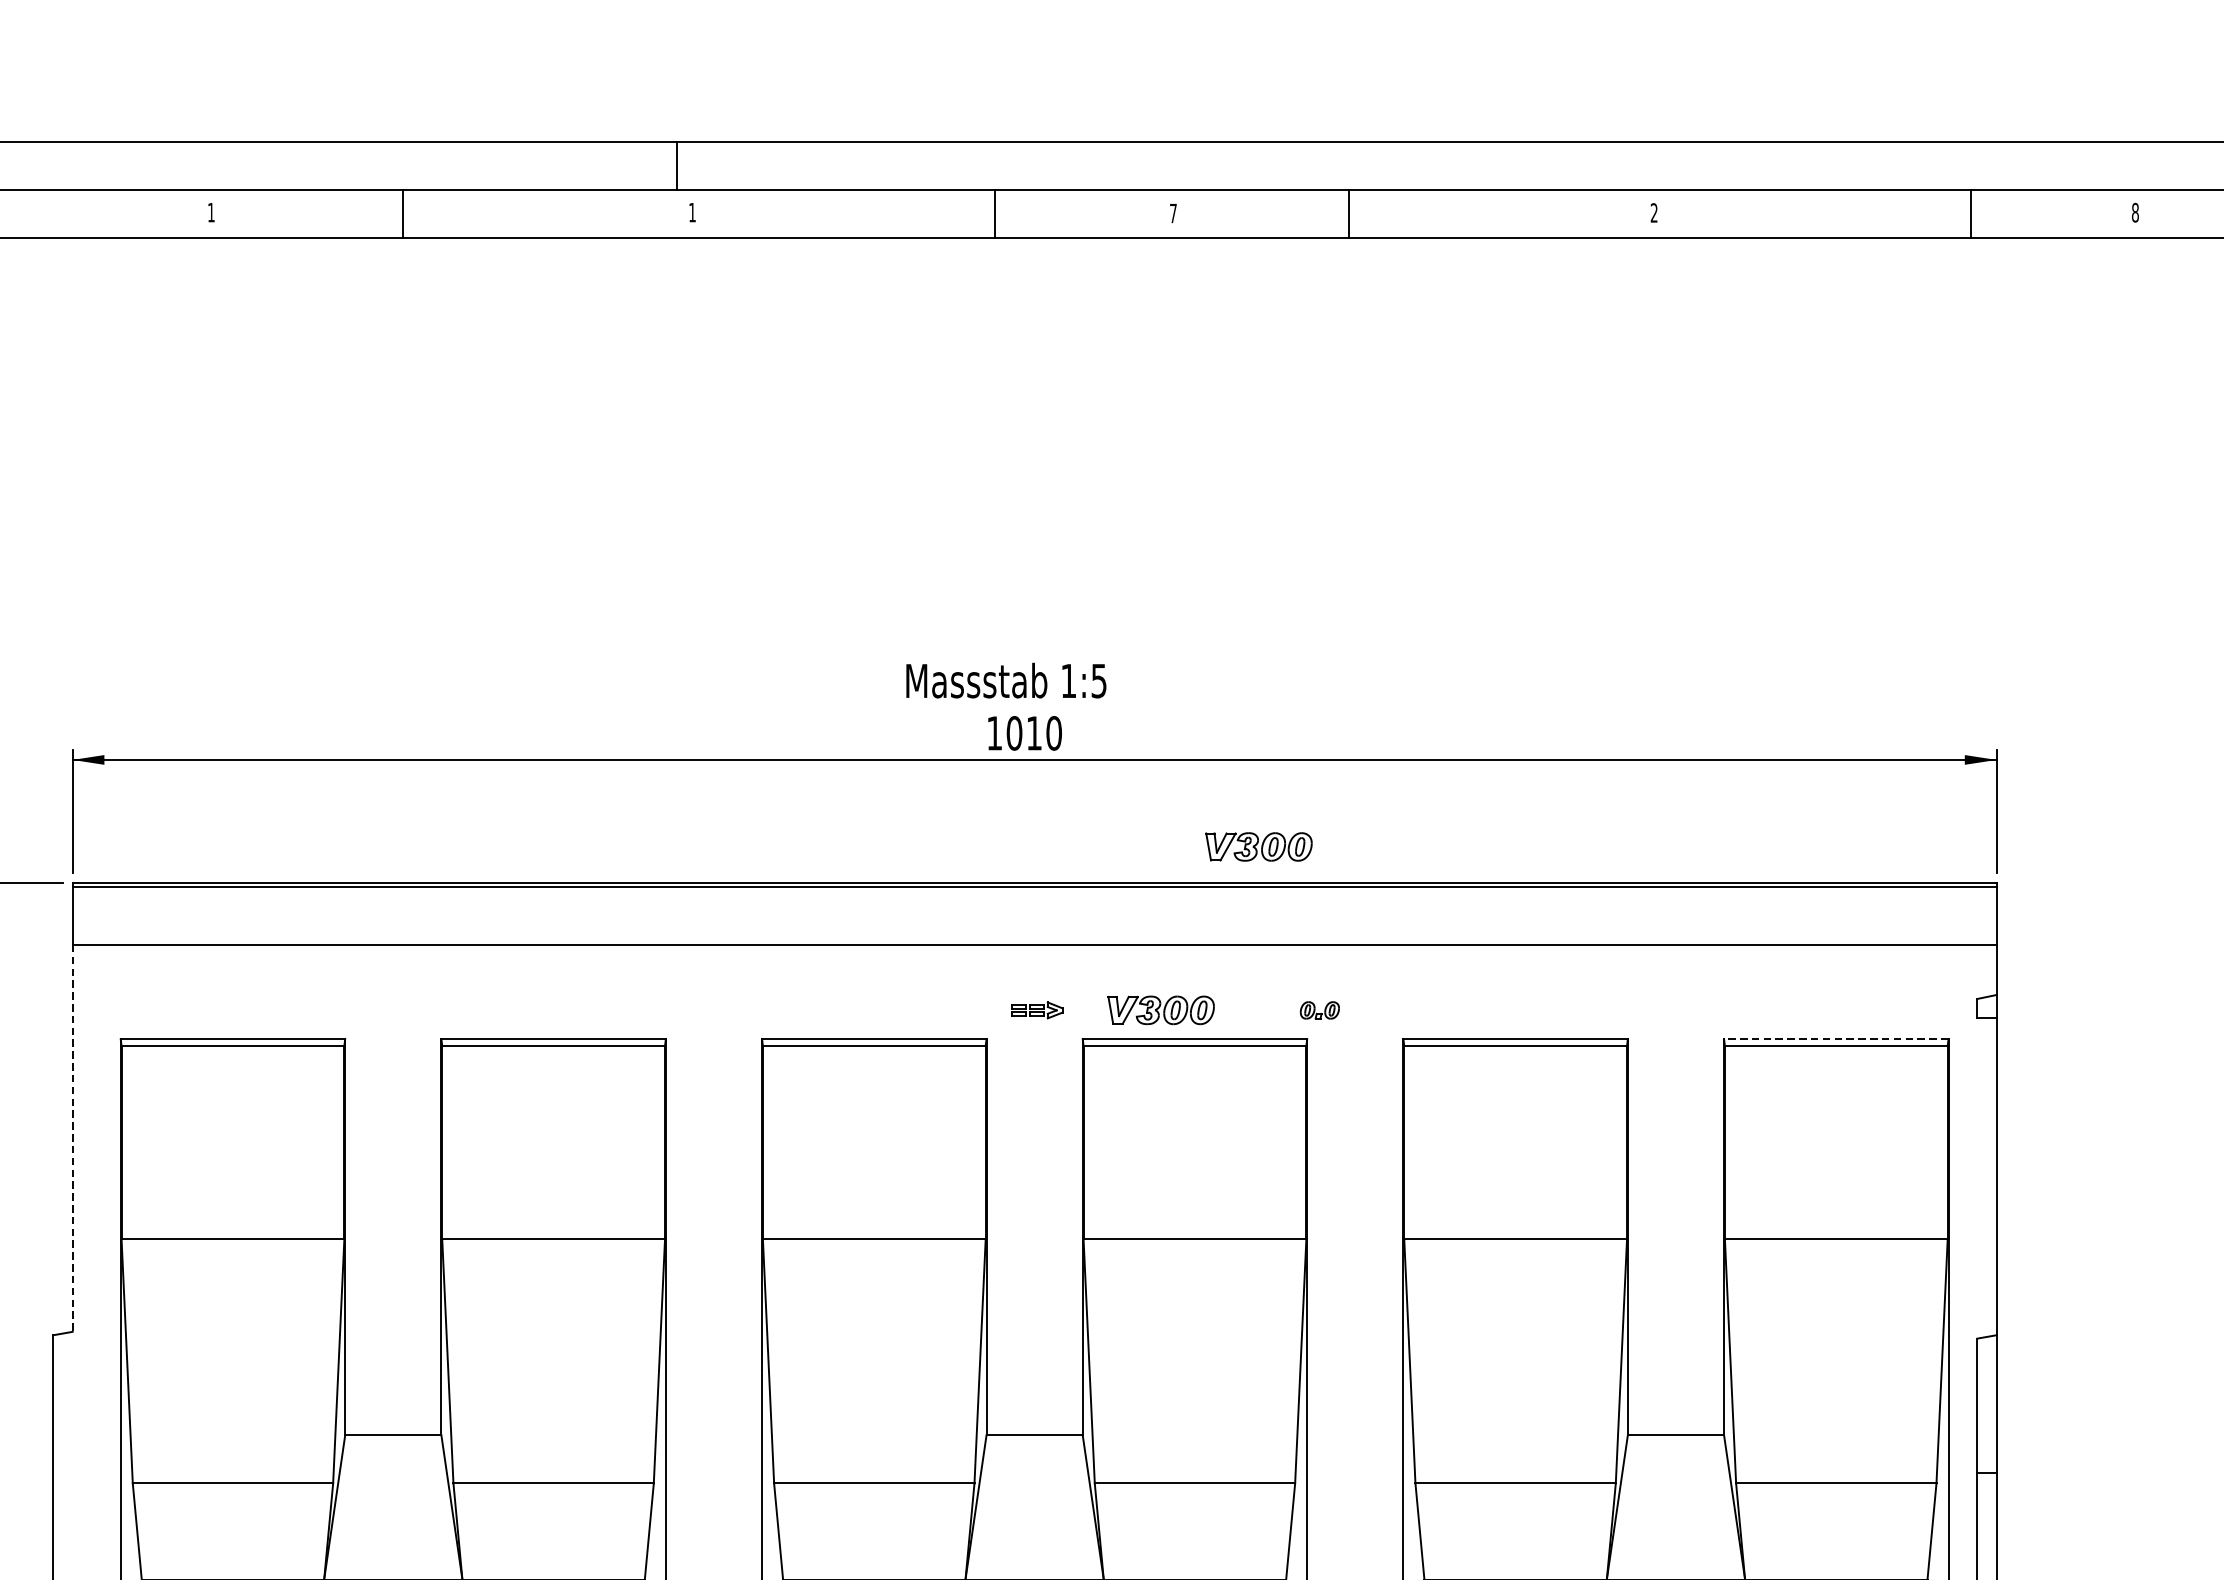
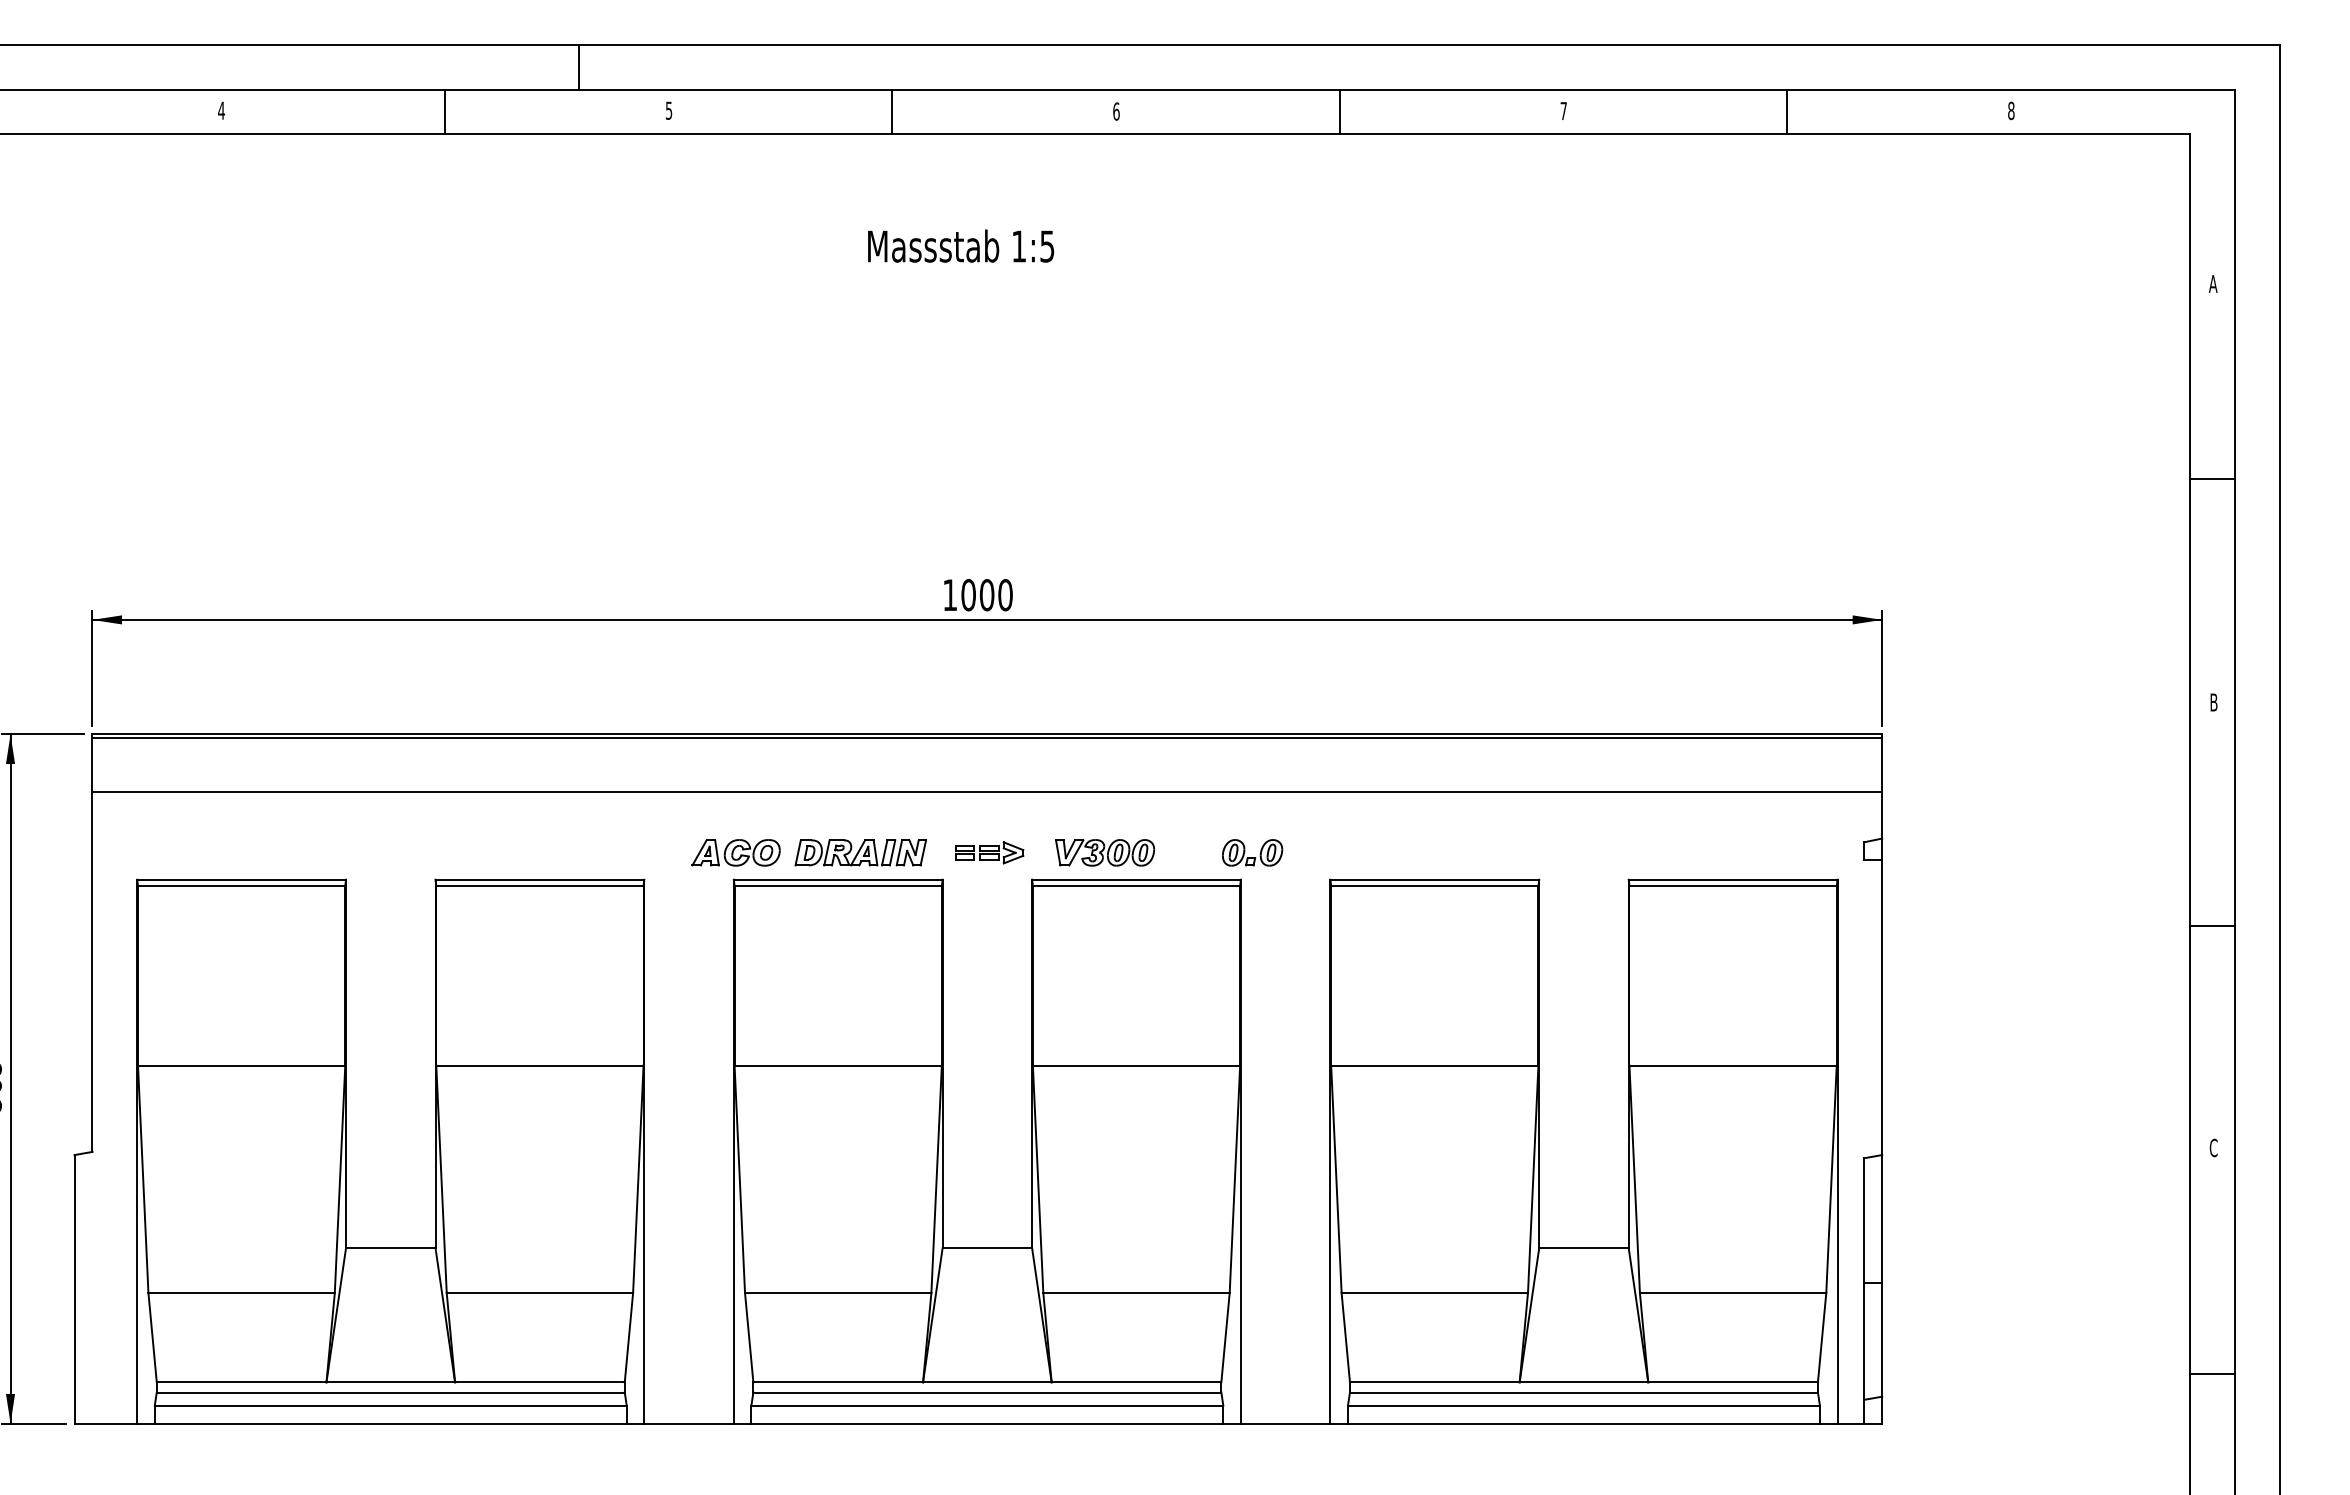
line: (676, 165) -> (579, 66), moved
text: (211, 212) -> (221, 110), 1 -> 4
text: (691, 212) -> (668, 110), 1 -> 5
text: (1653, 212) -> (1563, 110), 2 -> 7
line: (403, 213) -> (445, 111), moved
line: (995, 213) -> (892, 111), moved
text: (1173, 213) -> (1116, 111), 7 -> 6
line: (1348, 213) -> (1339, 111), moved
line: (1971, 213) -> (1787, 111), moved
text: (1006, 679) -> (961, 245), moved
text: (1033, 733) -> (986, 595), 1010 -> 1000
part: (1259, 846) -> (1196, 700), removed
part: (763, 1009) -> (735, 852), added
part: (898, 1009) -> (860, 852), added
part: (1036, 1009) -> (989, 852), size x1.43
part: (1319, 1009) -> (1252, 852), size x1.67
line: (1835, 1039) -> (1732, 879), dashed -> solid
line: (72, 1137) -> (92, 971), dashed -> solid

